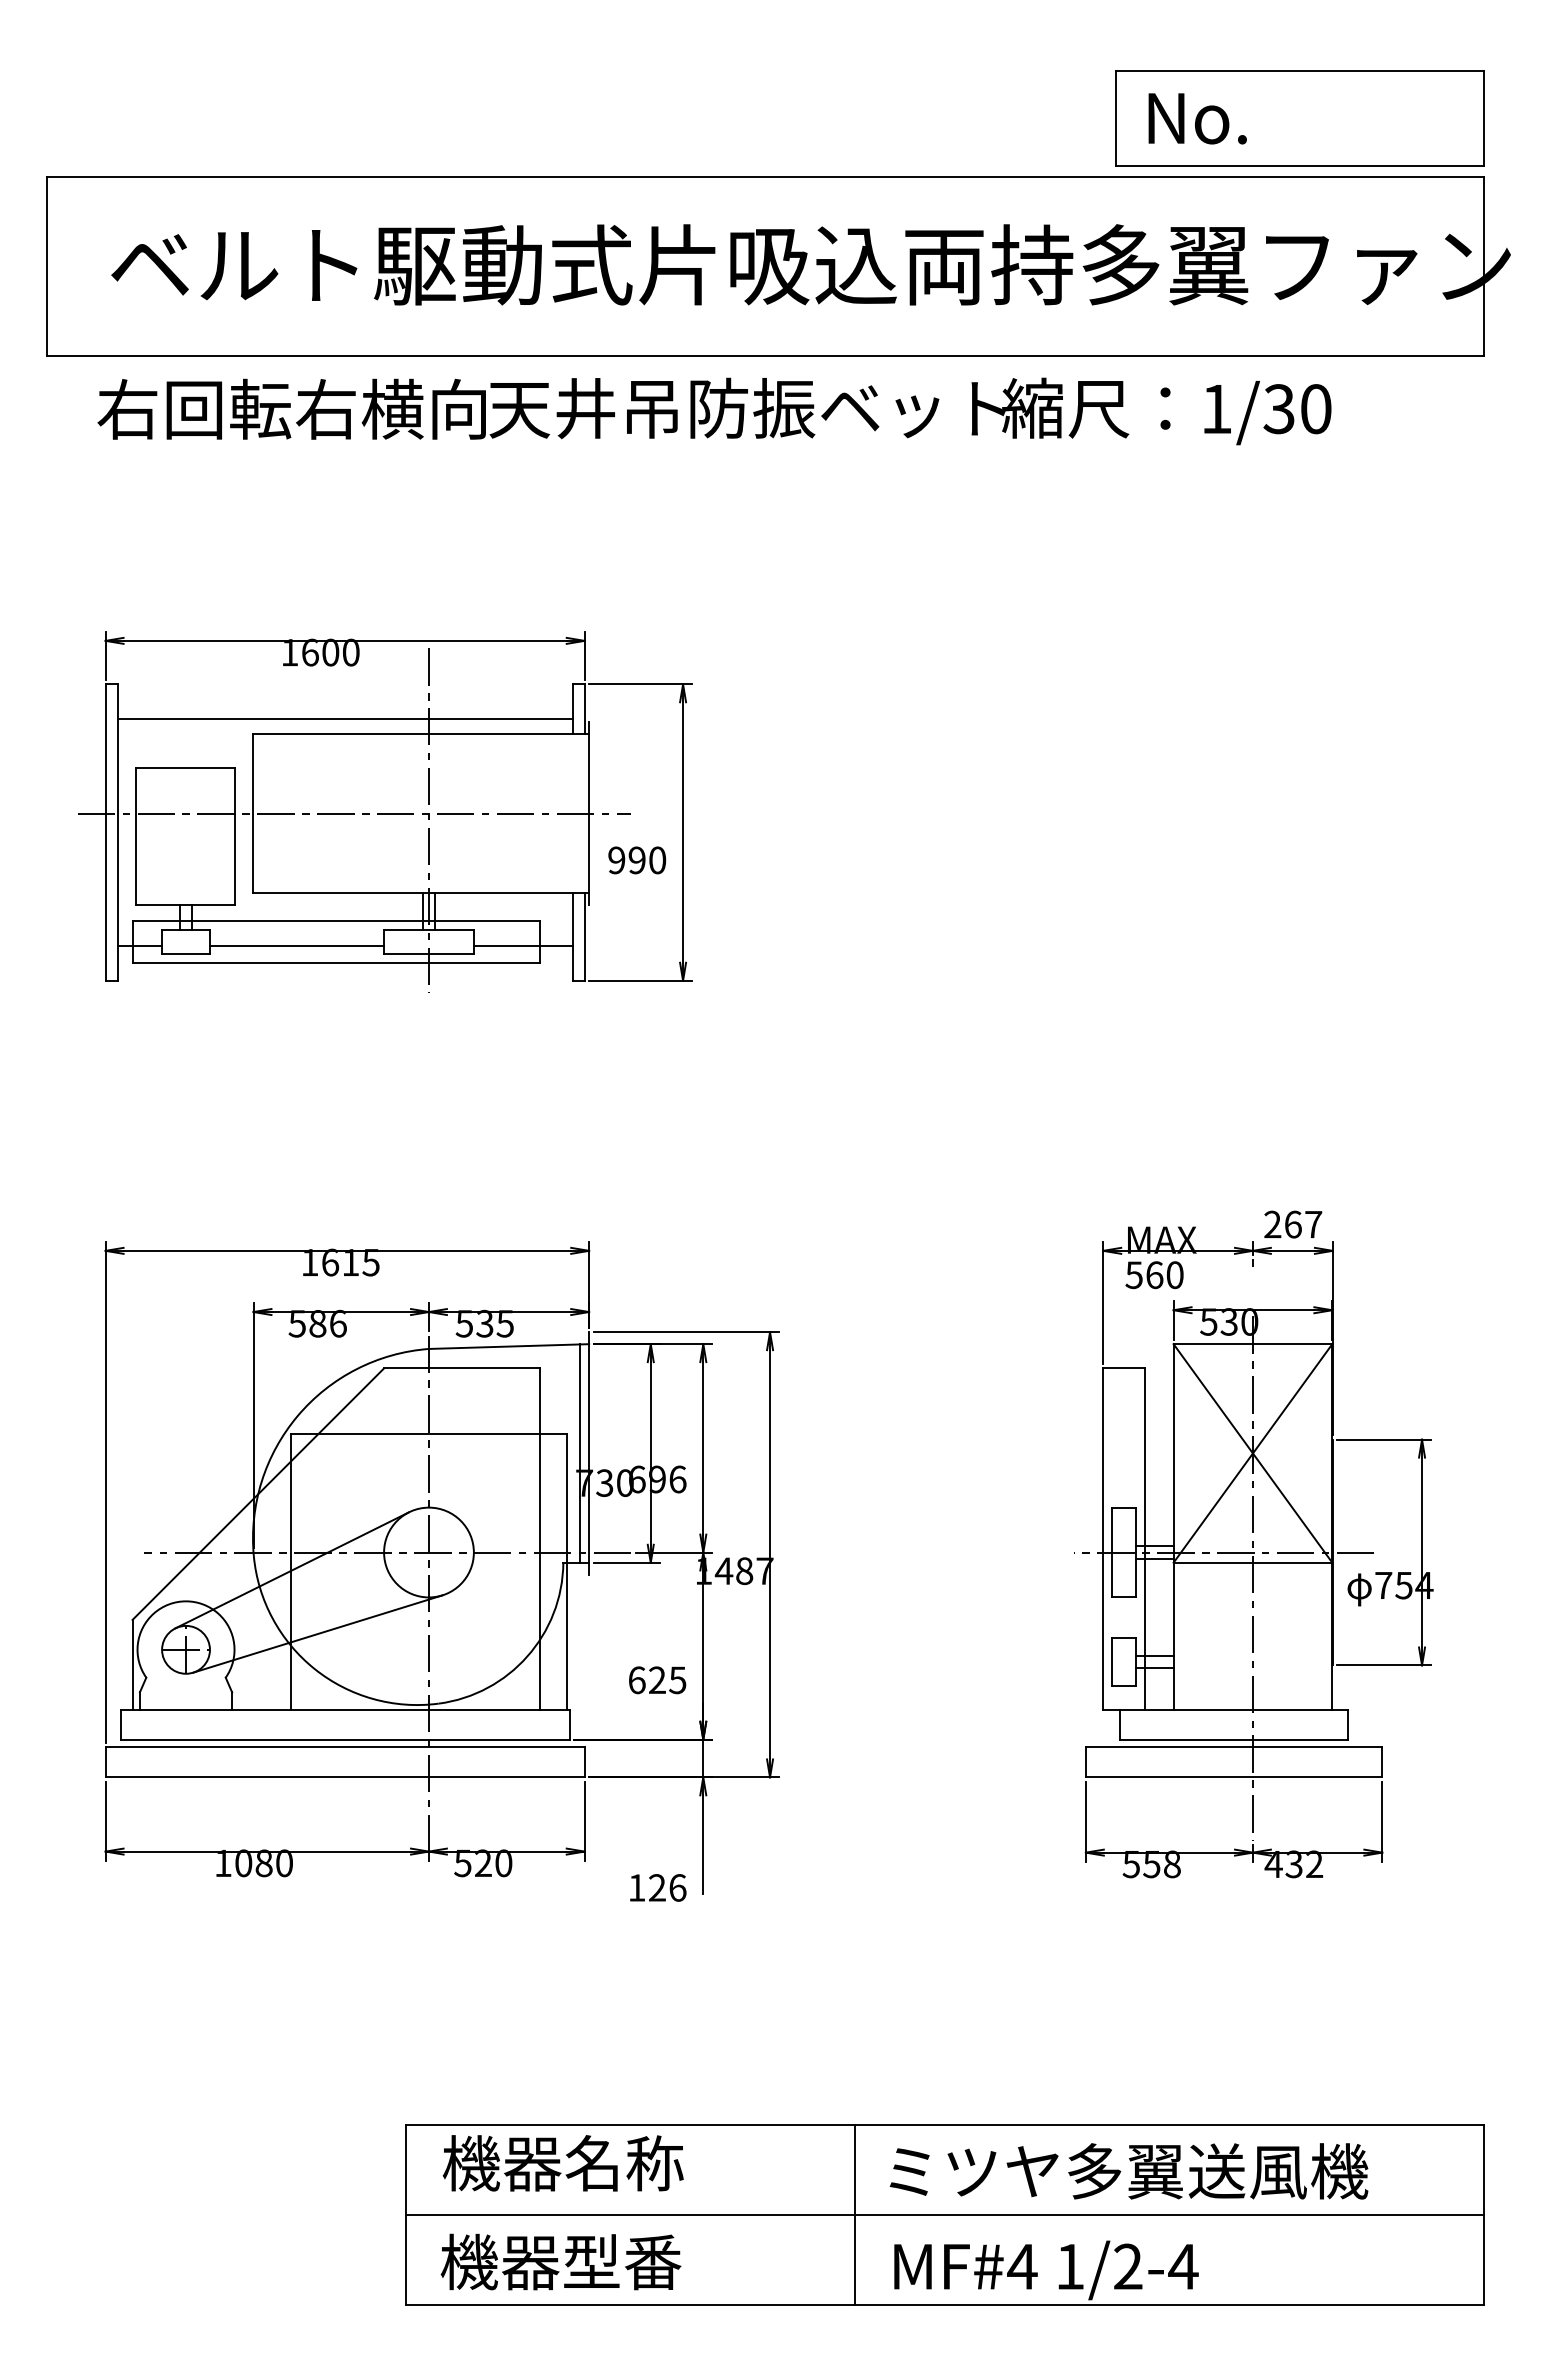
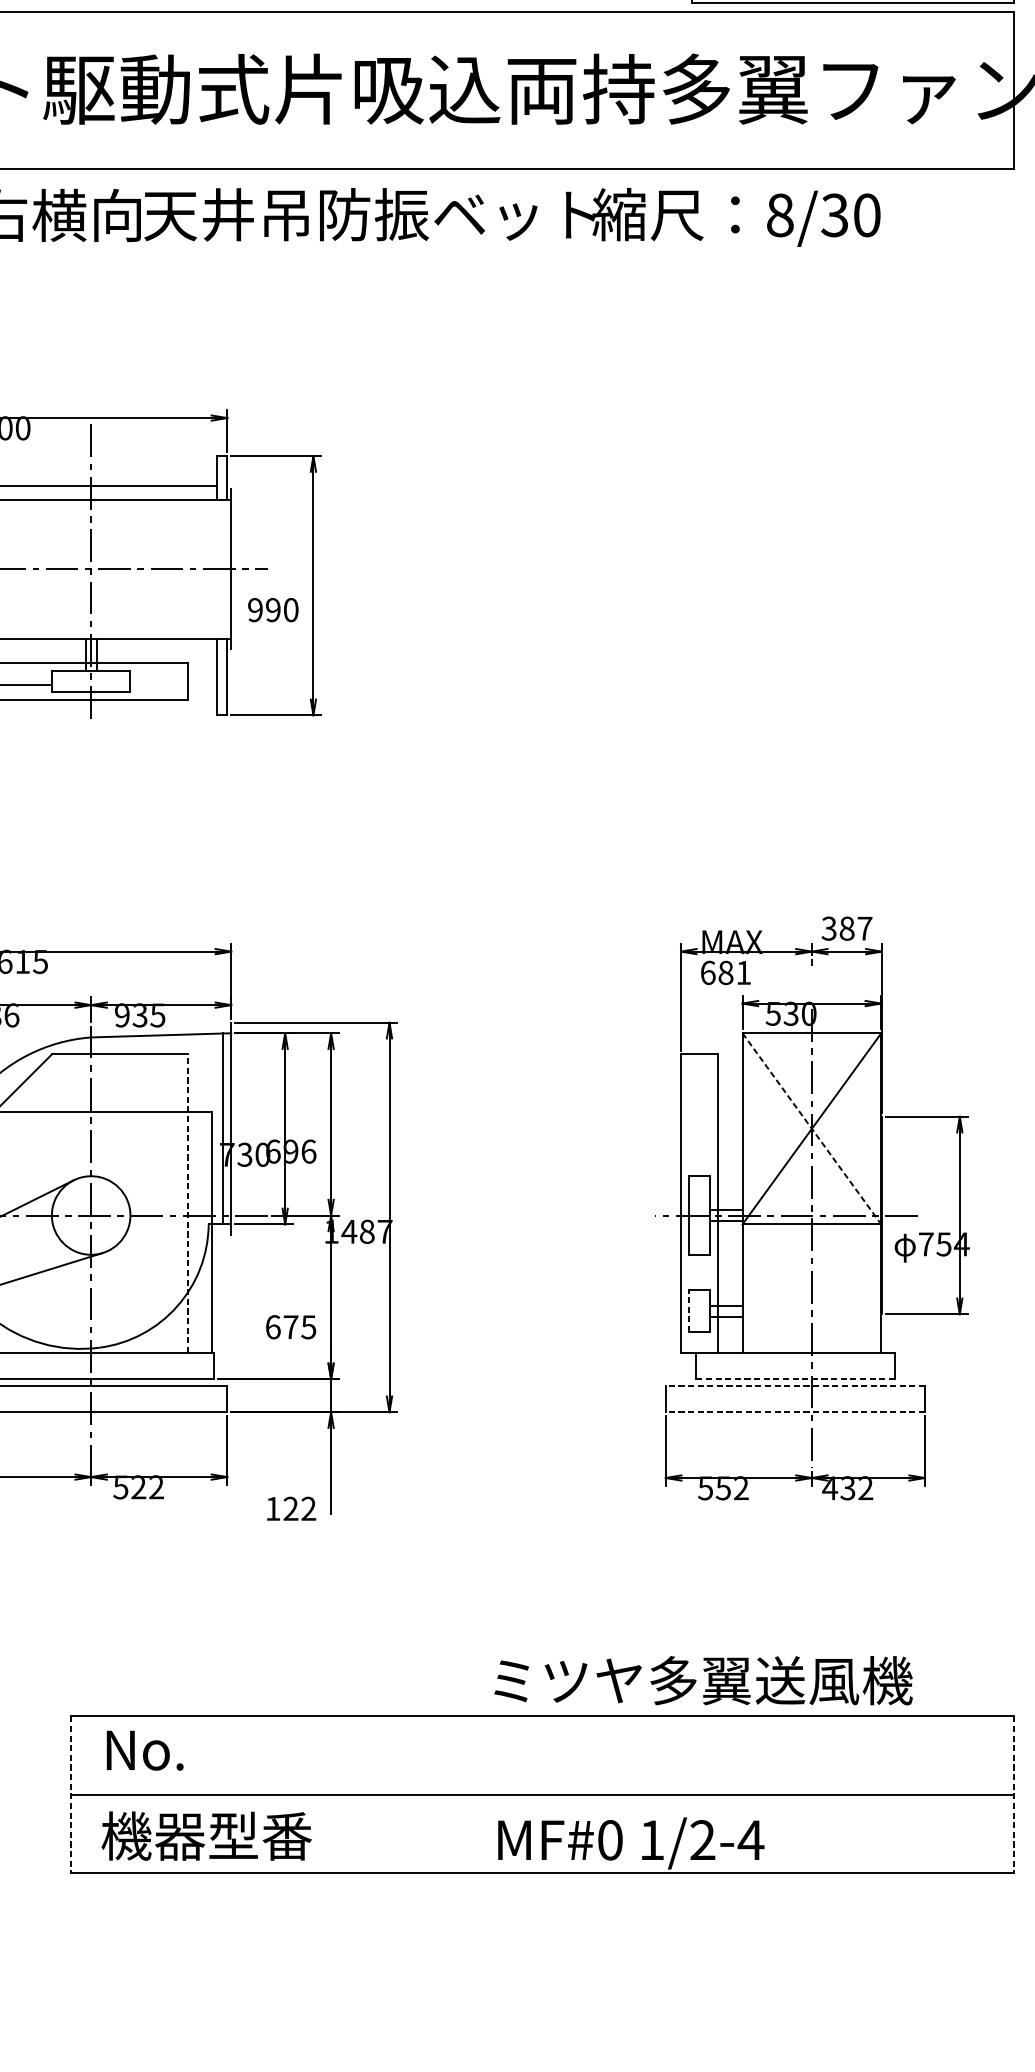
text: (1216, 409) -> (780, 215), 1/30 -> 8/30
line: (522, 946) -> (172, 685), removed
text: (1282, 1224) -> (837, 928), 267 -> 387
text: (1154, 1275) -> (725, 973), 560 -> 681
text: (463, 1323) -> (121, 1015), 535 -> 935
line: (1253, 1453) -> (812, 1128), solid -> dashed
line: (539, 1539) -> (187, 1204), solid -> dashed
line: (1112, 1661) -> (689, 1310), solid -> dashed
text: (657, 1679) -> (291, 1326), 625 -> 675
line: (1234, 1739) -> (795, 1379), solid -> dashed
line: (1233, 1747) -> (794, 1386), solid -> dashed
line: (1233, 1777) -> (794, 1412), solid -> dashed
text: (503, 1863) -> (156, 1487), 520 -> 522
text: (1171, 1864) -> (740, 1488), 558 -> 552
text: (677, 1887) -> (308, 1508), 126 -> 122
text: (562, 2163) -> (207, 1749), 機器名称 -> No.
text: (1128, 2171) -> (703, 1680), moved
line: (406, 2214) -> (71, 1794), solid -> dashed
line: (855, 2214) -> (464, 1794), removed
line: (1483, 2214) -> (1013, 1794), solid -> dashed
text: (1022, 2266) -> (610, 1840), MF#4 -> MF#0

